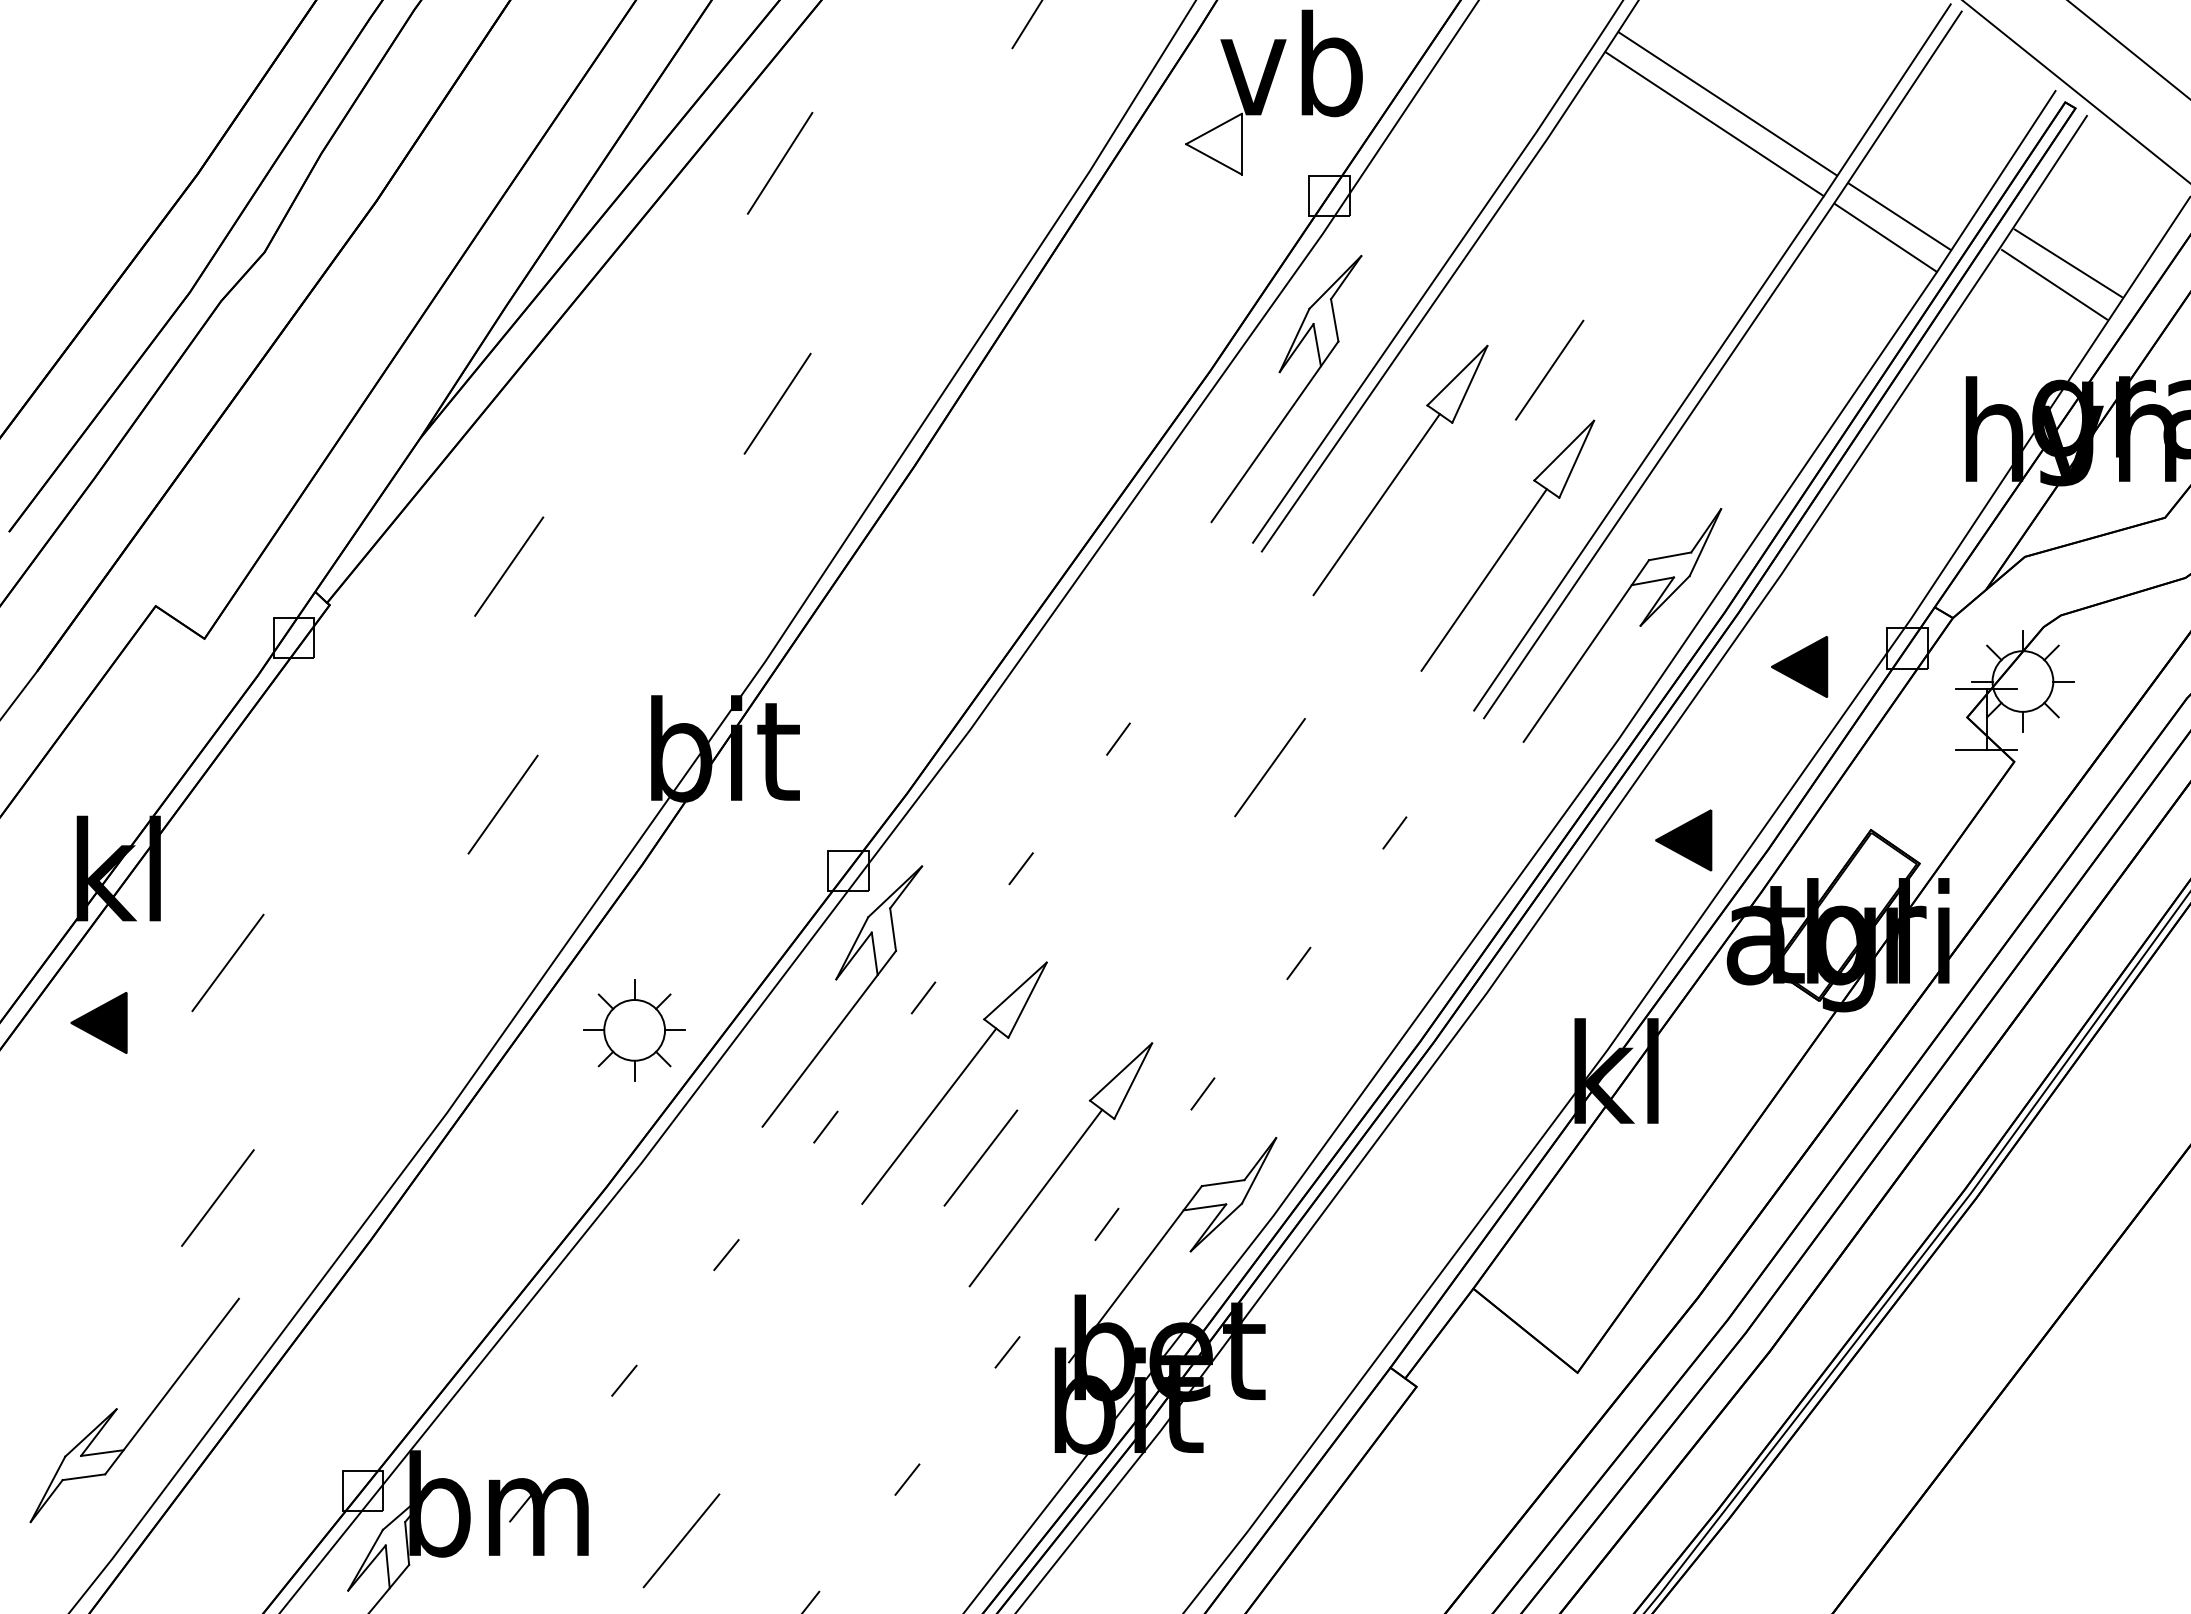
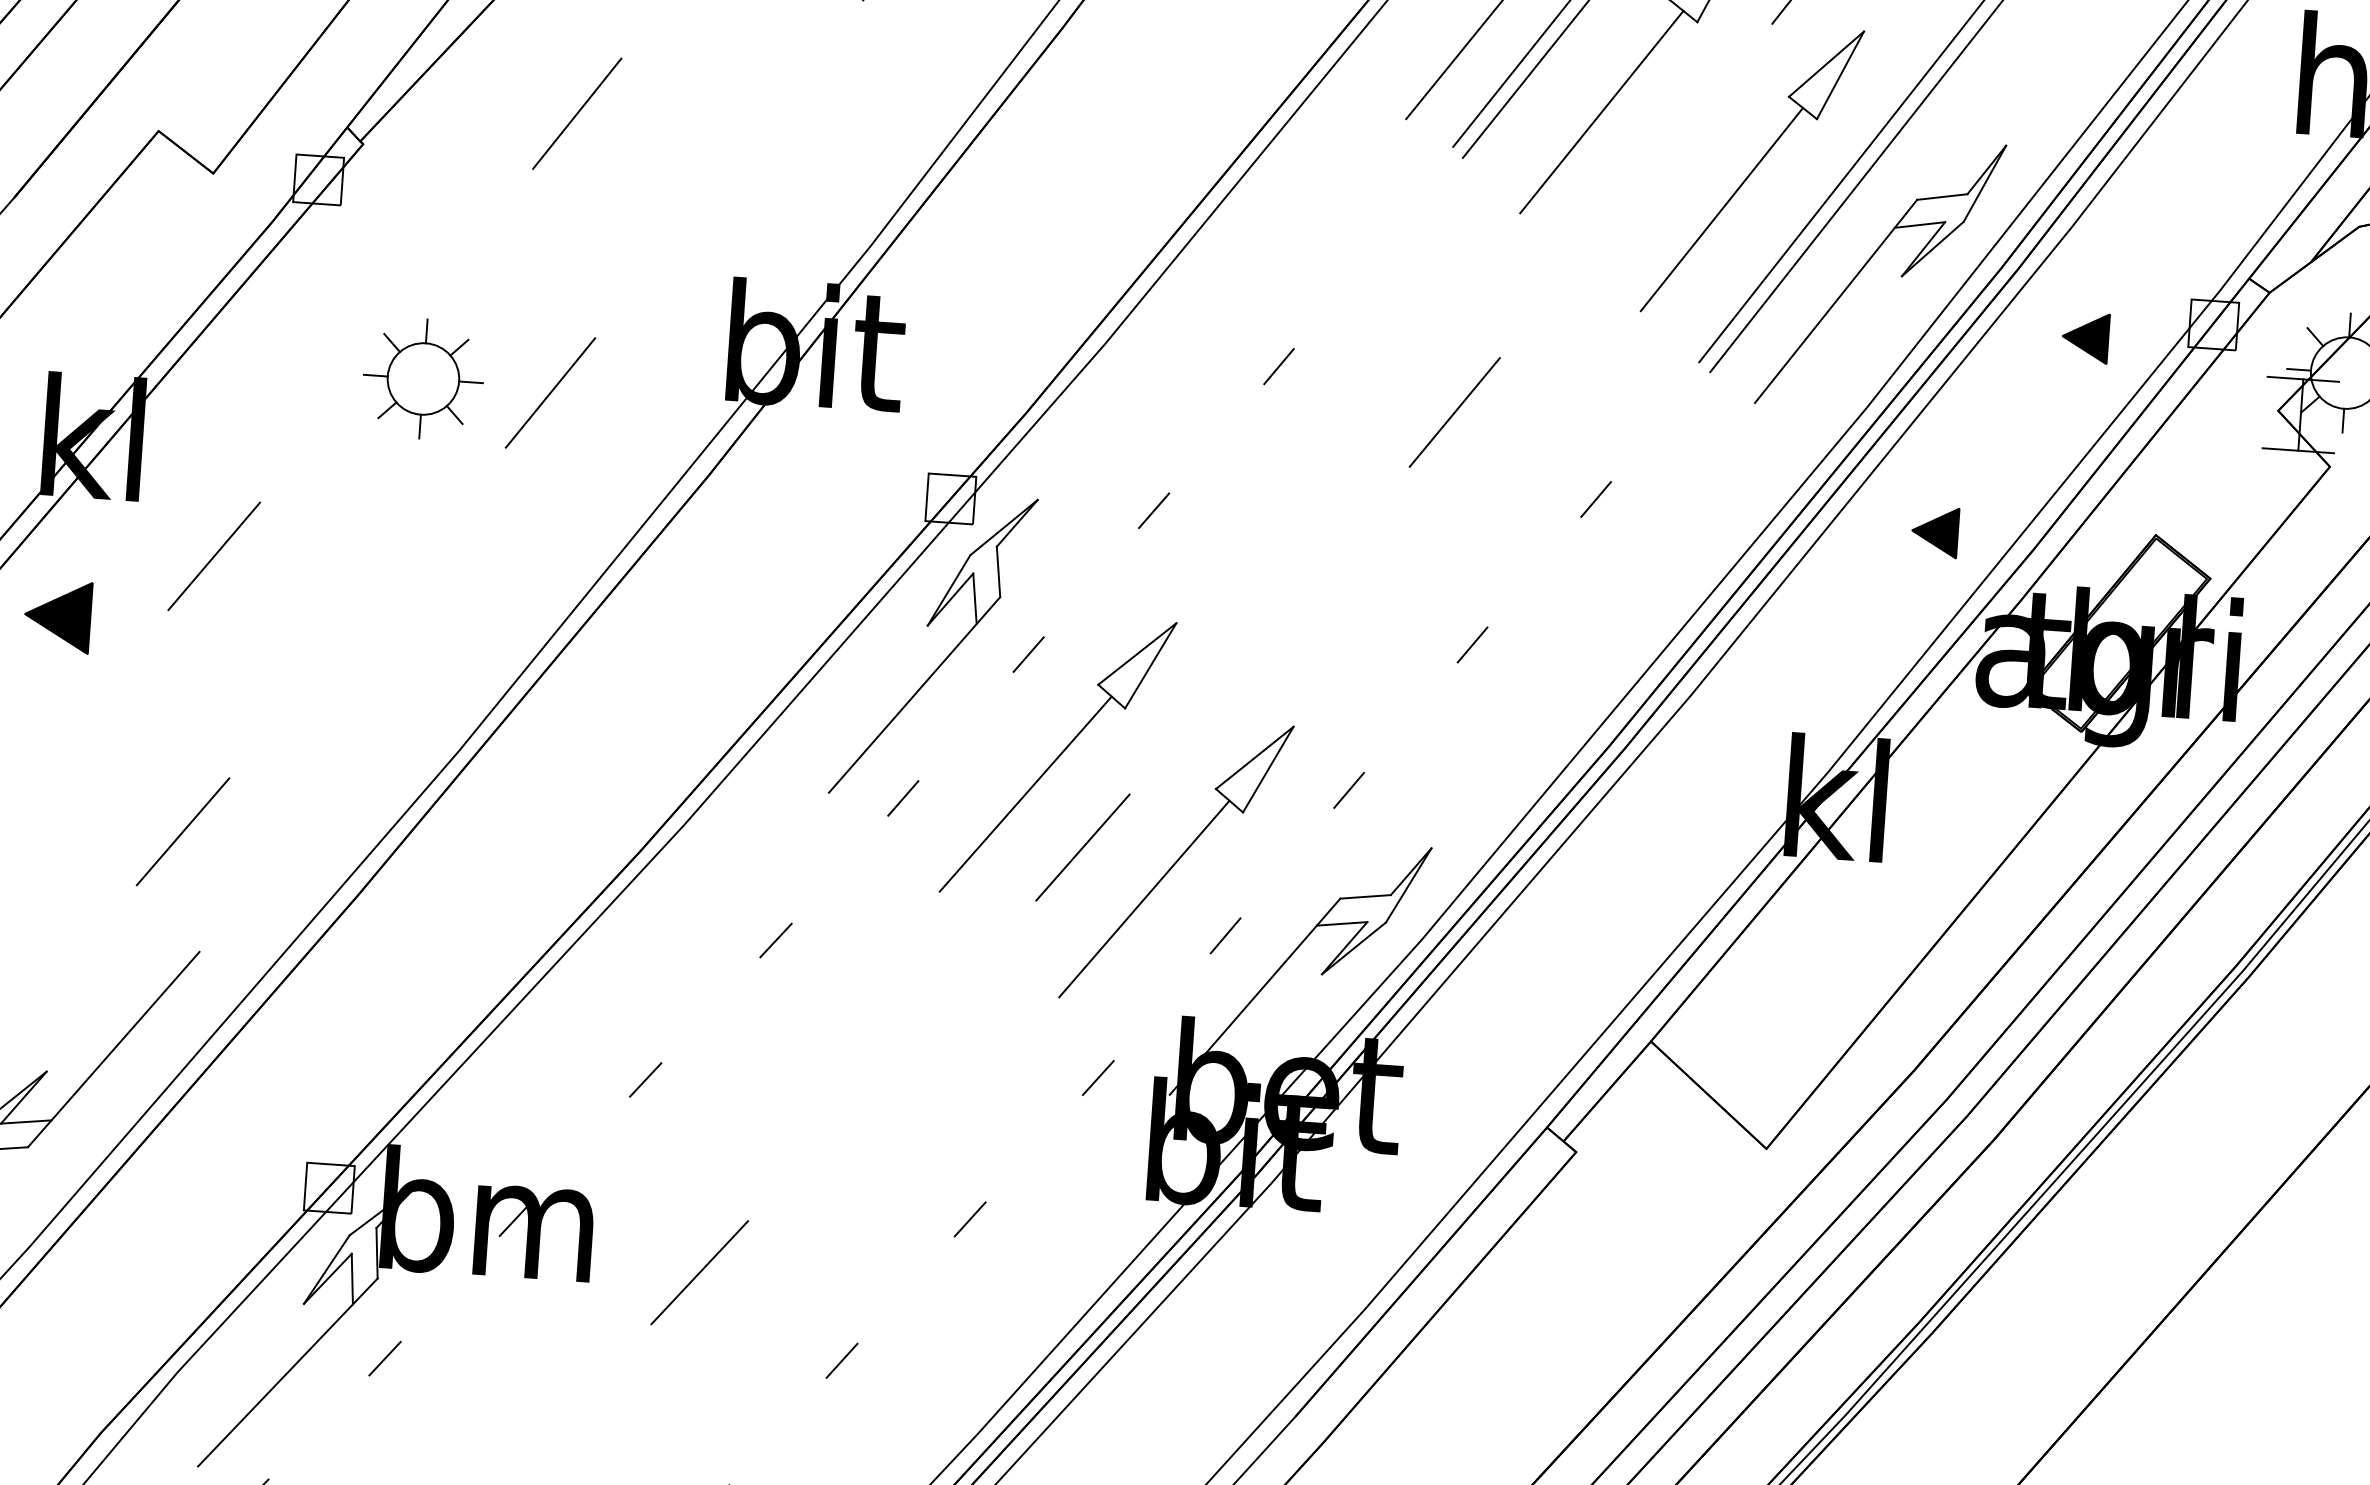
part: (1799, 666) -> (2085, 337), size x0.7
part: (1683, 840) -> (1934, 532), size x0.7
part: (634, 1030) -> (423, 379), moved

